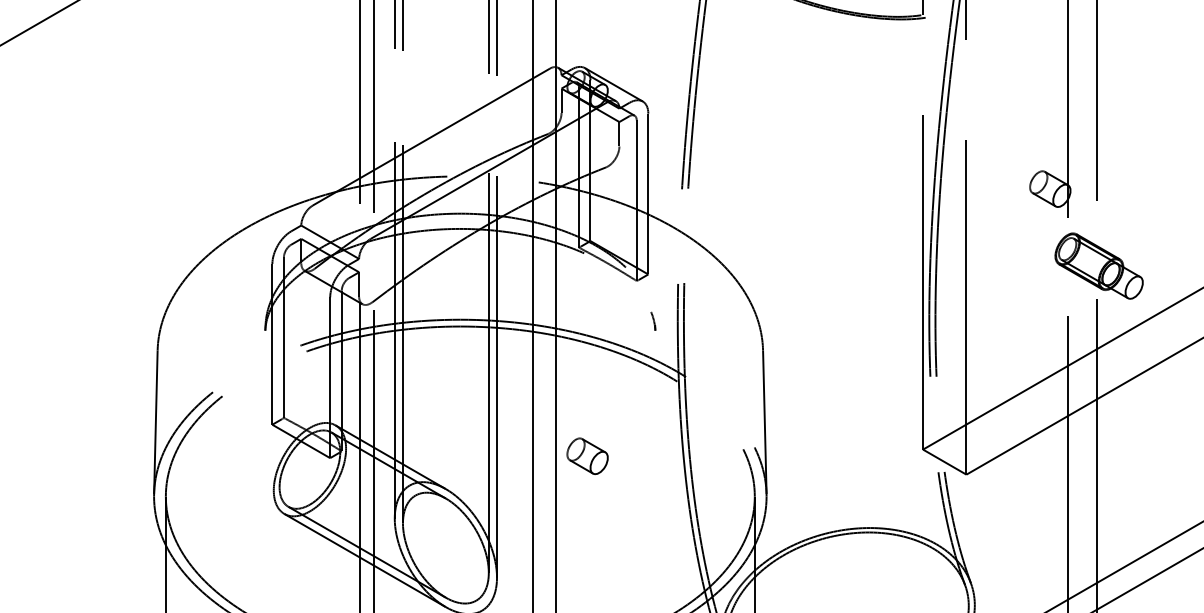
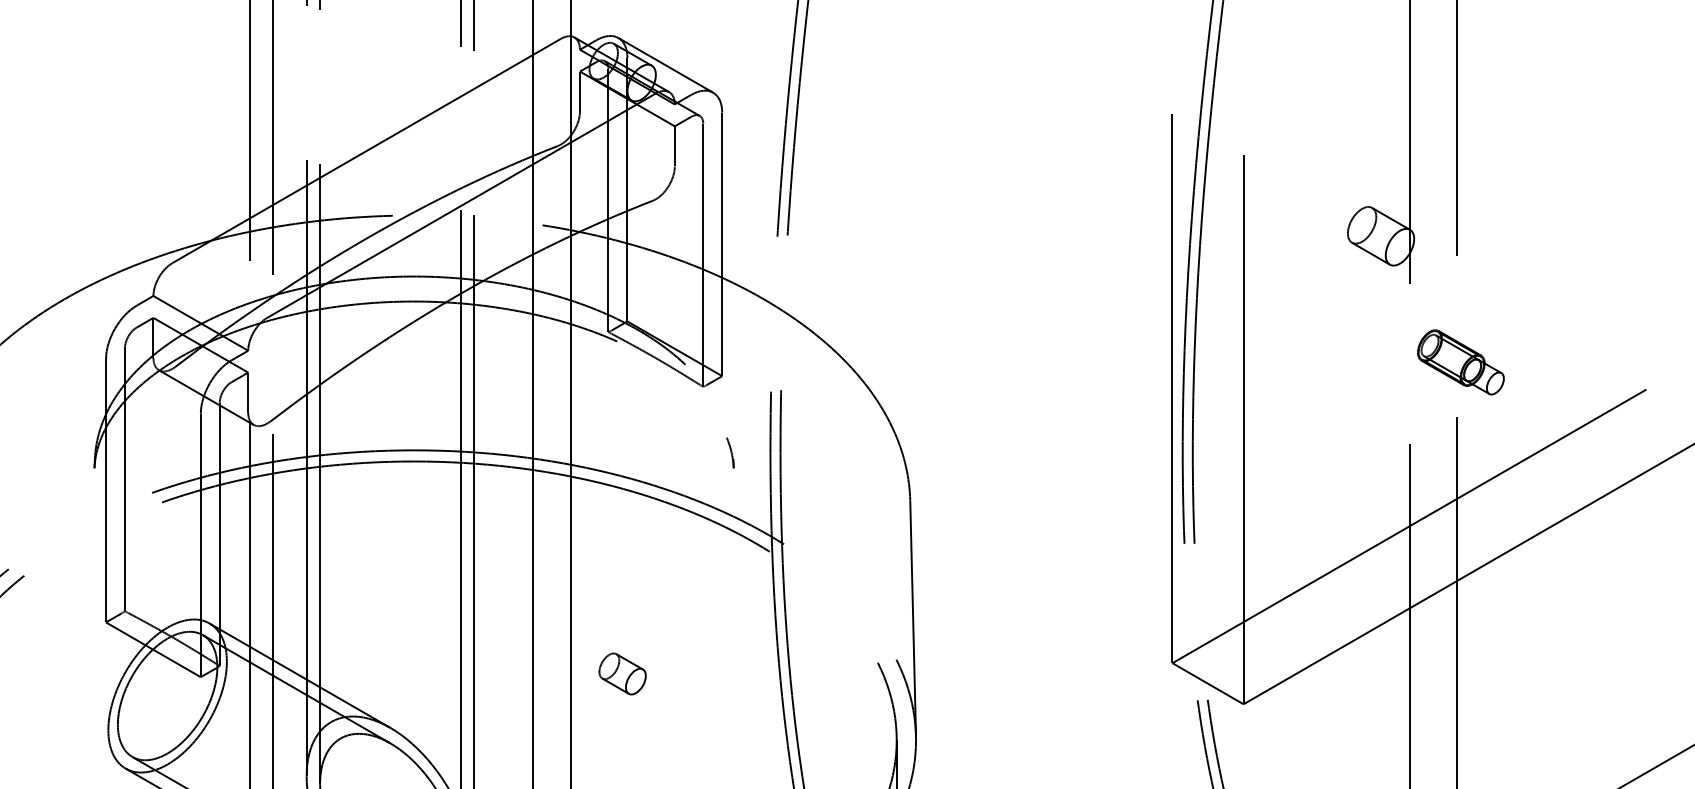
part: (1098, 265) -> (1459, 361), size x0.6
part: (587, 455) -> (622, 672), size x0.7

